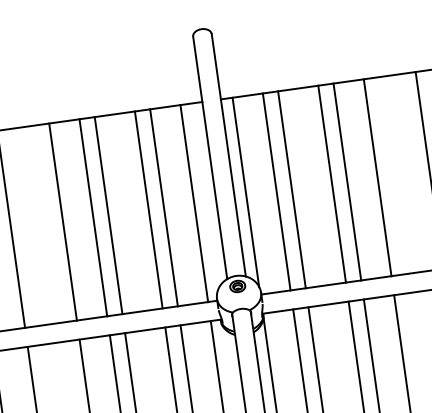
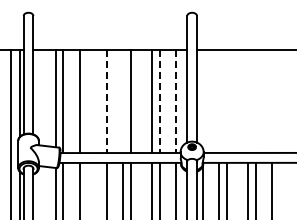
line: (377, 177) -> (271, 101), removed
line: (346, 182) -> (255, 101), removed
line: (331, 184) -> (247, 101), removed
line: (291, 189) -> (226, 101), removed
line: (275, 191) -> (218, 101), removed
line: (246, 192) -> (203, 99), removed
line: (193, 205) -> (175, 102), solid -> dashed
line: (165, 209) -> (160, 102), solid -> dashed
line: (94, 217) -> (123, 101), removed
line: (63, 223) -> (107, 102), solid -> dashed

